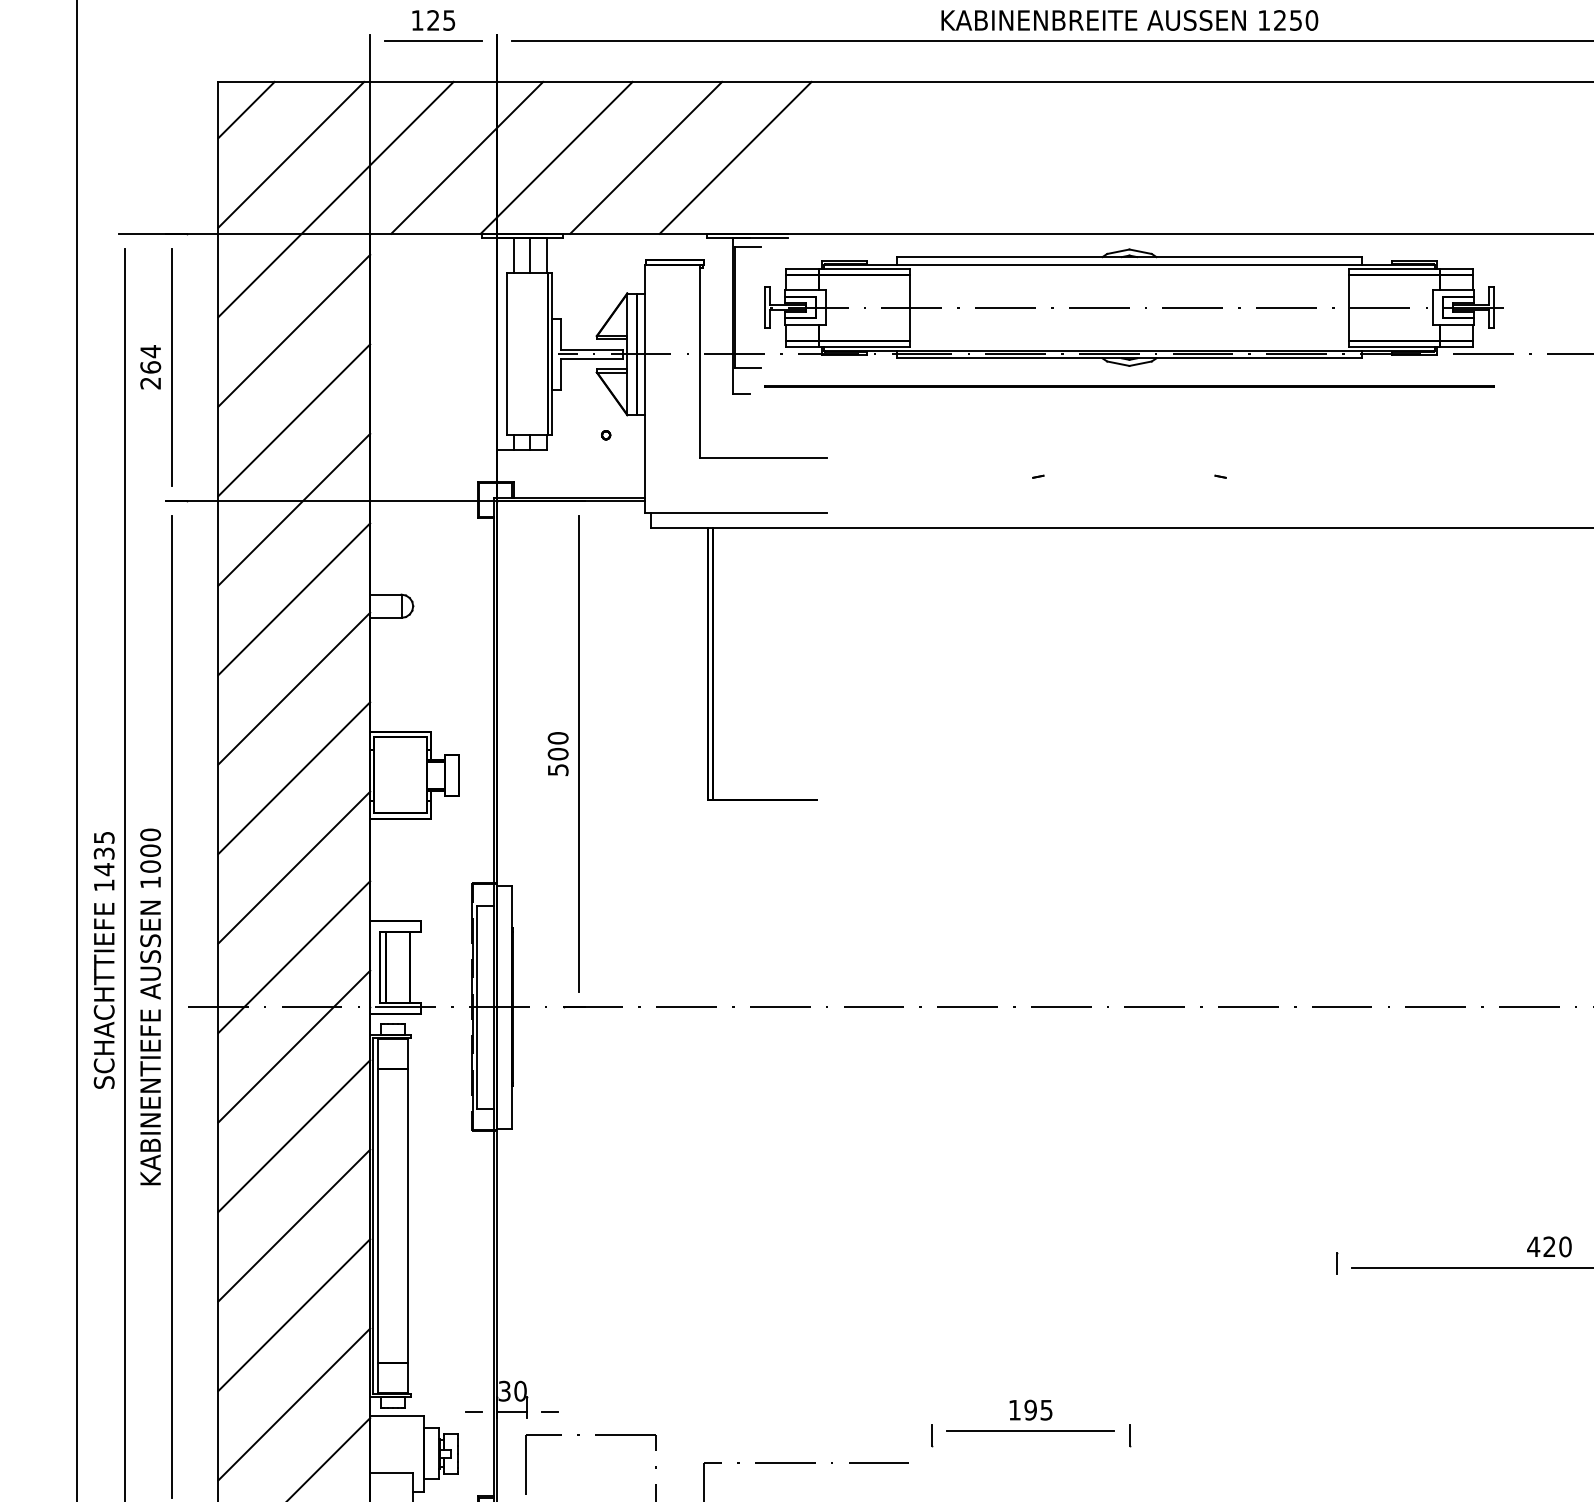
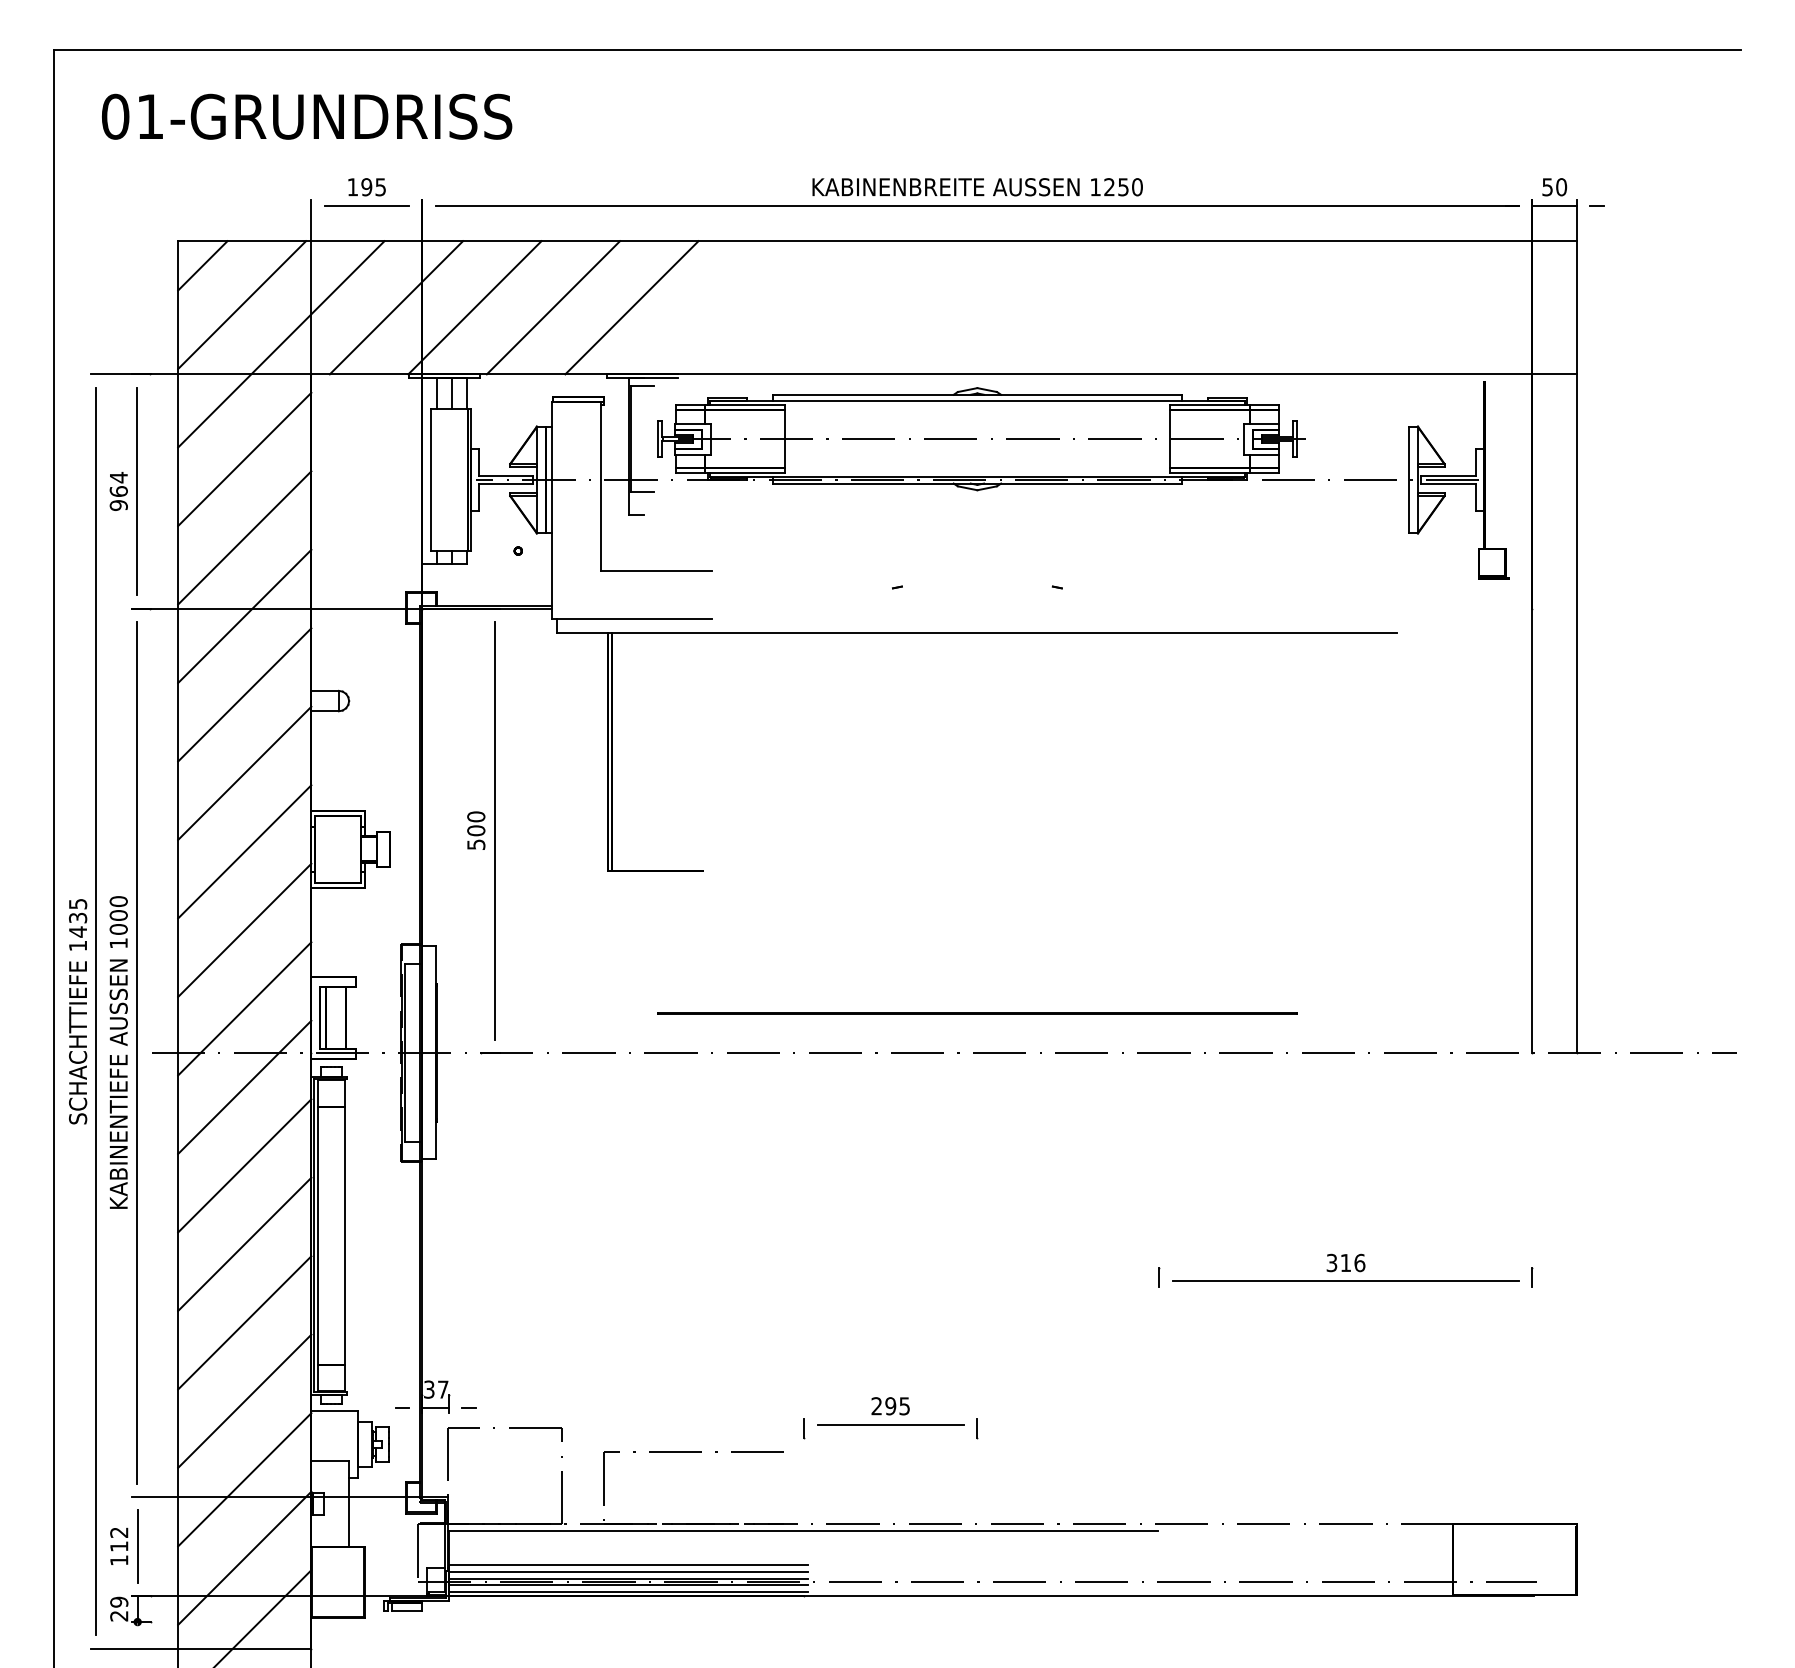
text: (433, 20) -> (366, 187), 125 -> 195
text: (150, 383) -> (118, 505), 264 -> 964
line: (1129, 386) -> (977, 1013), moved
text: (1549, 1246) -> (1345, 1262), 420 -> 316
text: (519, 1391) -> (442, 1389), 30 -> 37
text: (1014, 1410) -> (876, 1406), 195 -> 295

